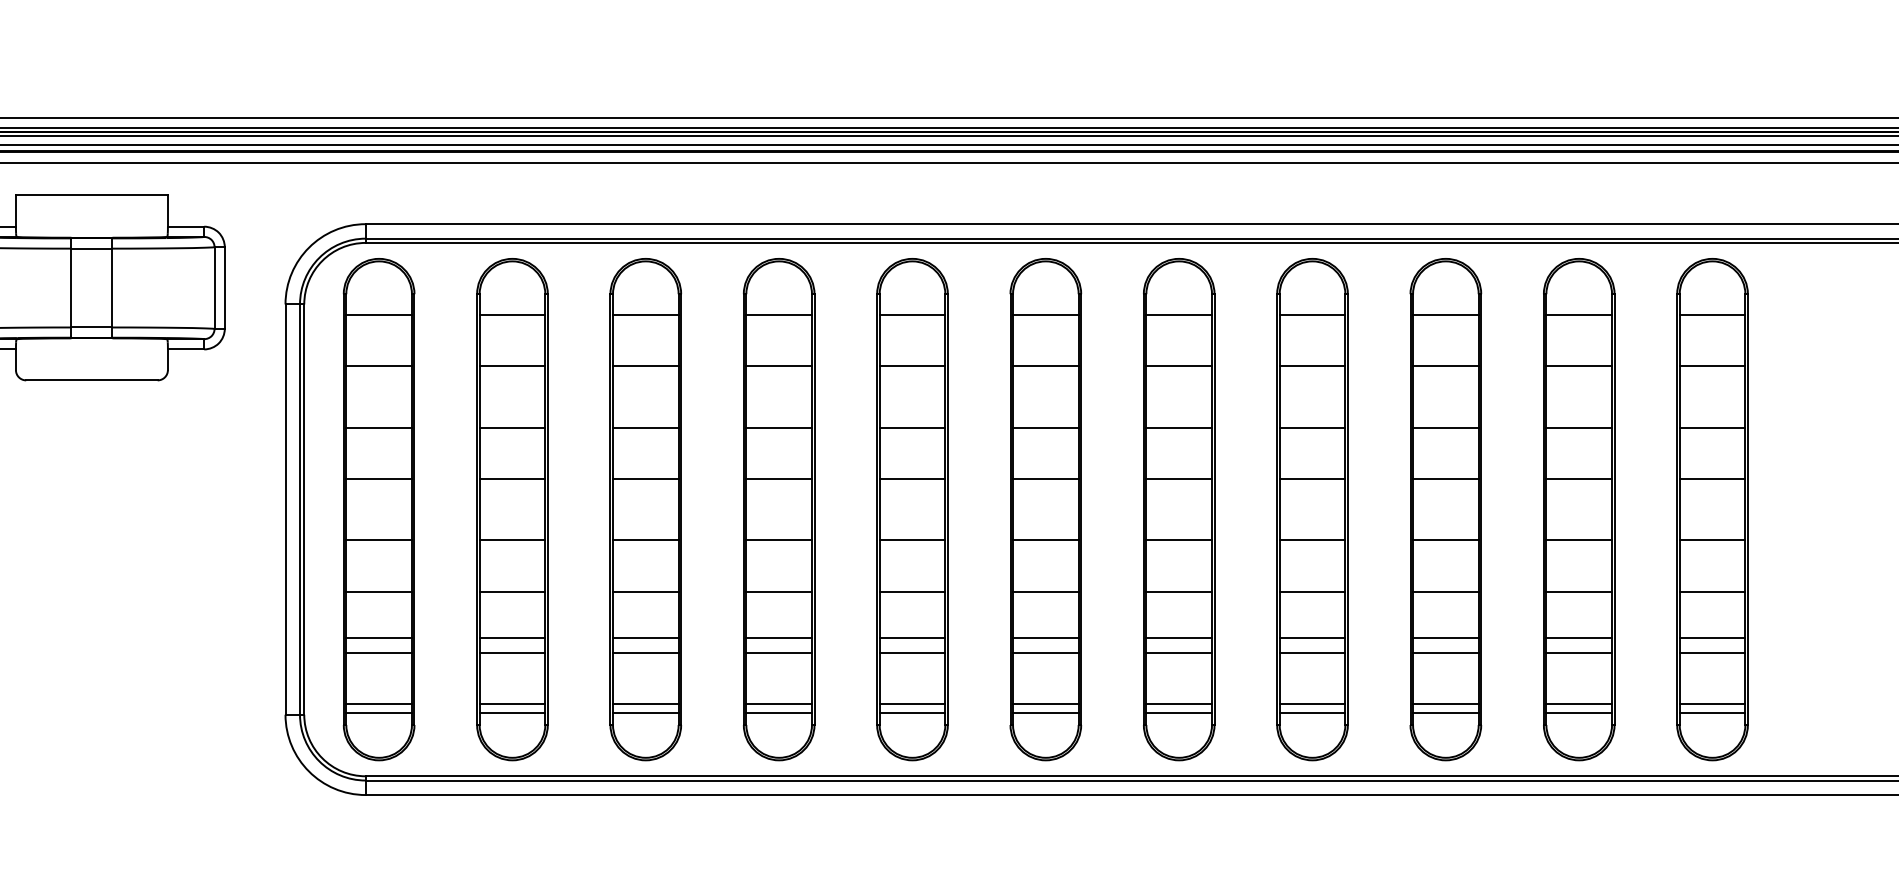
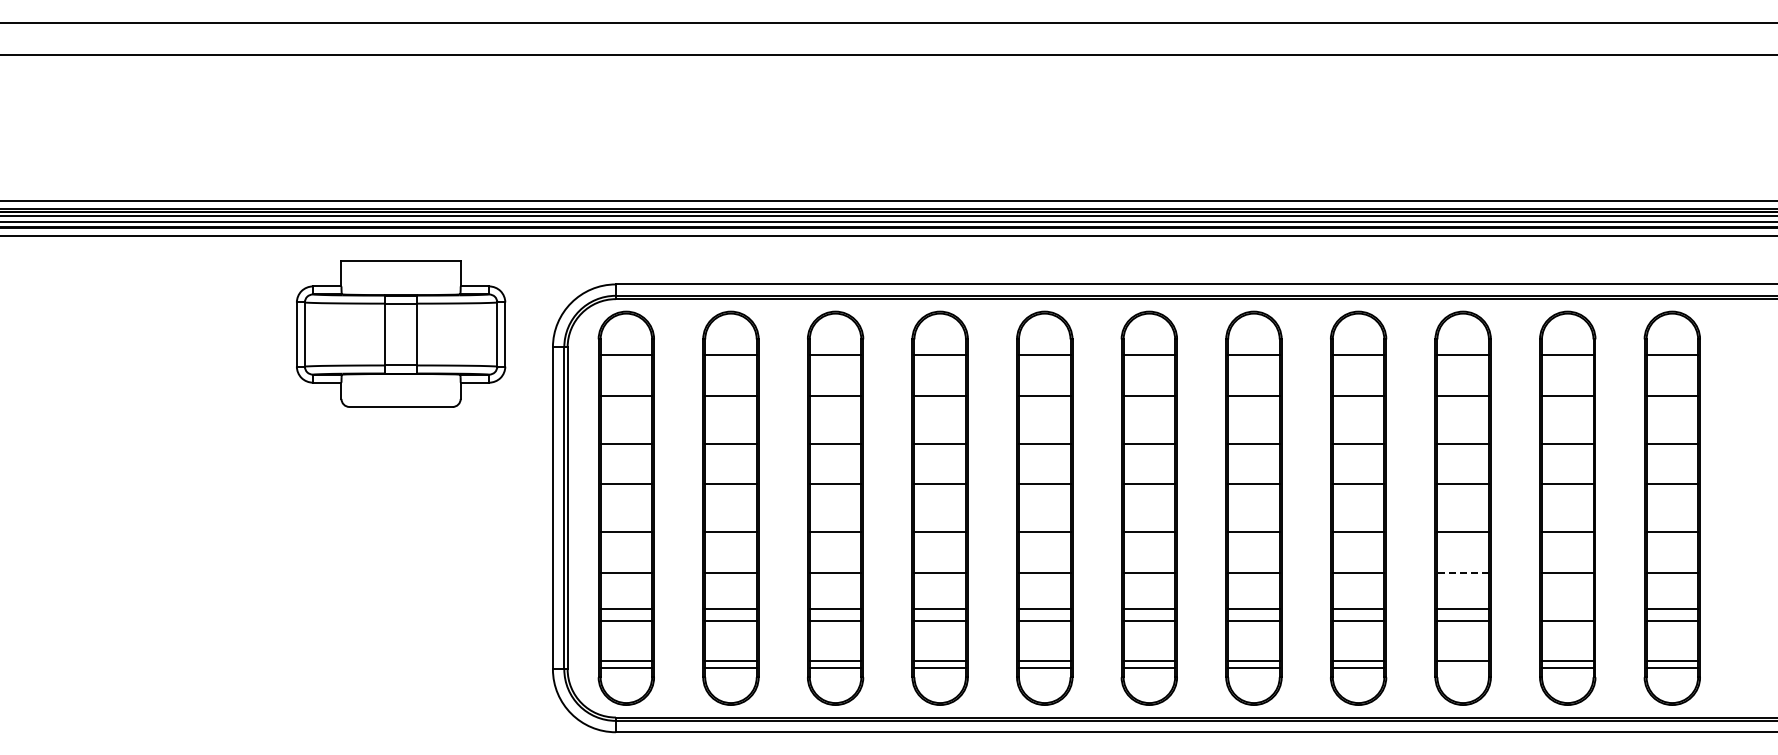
line: (1446, 591) -> (1463, 572), solid -> dashed
line: (1578, 638) -> (1567, 609), removed
line: (1445, 713) -> (1462, 668), removed

